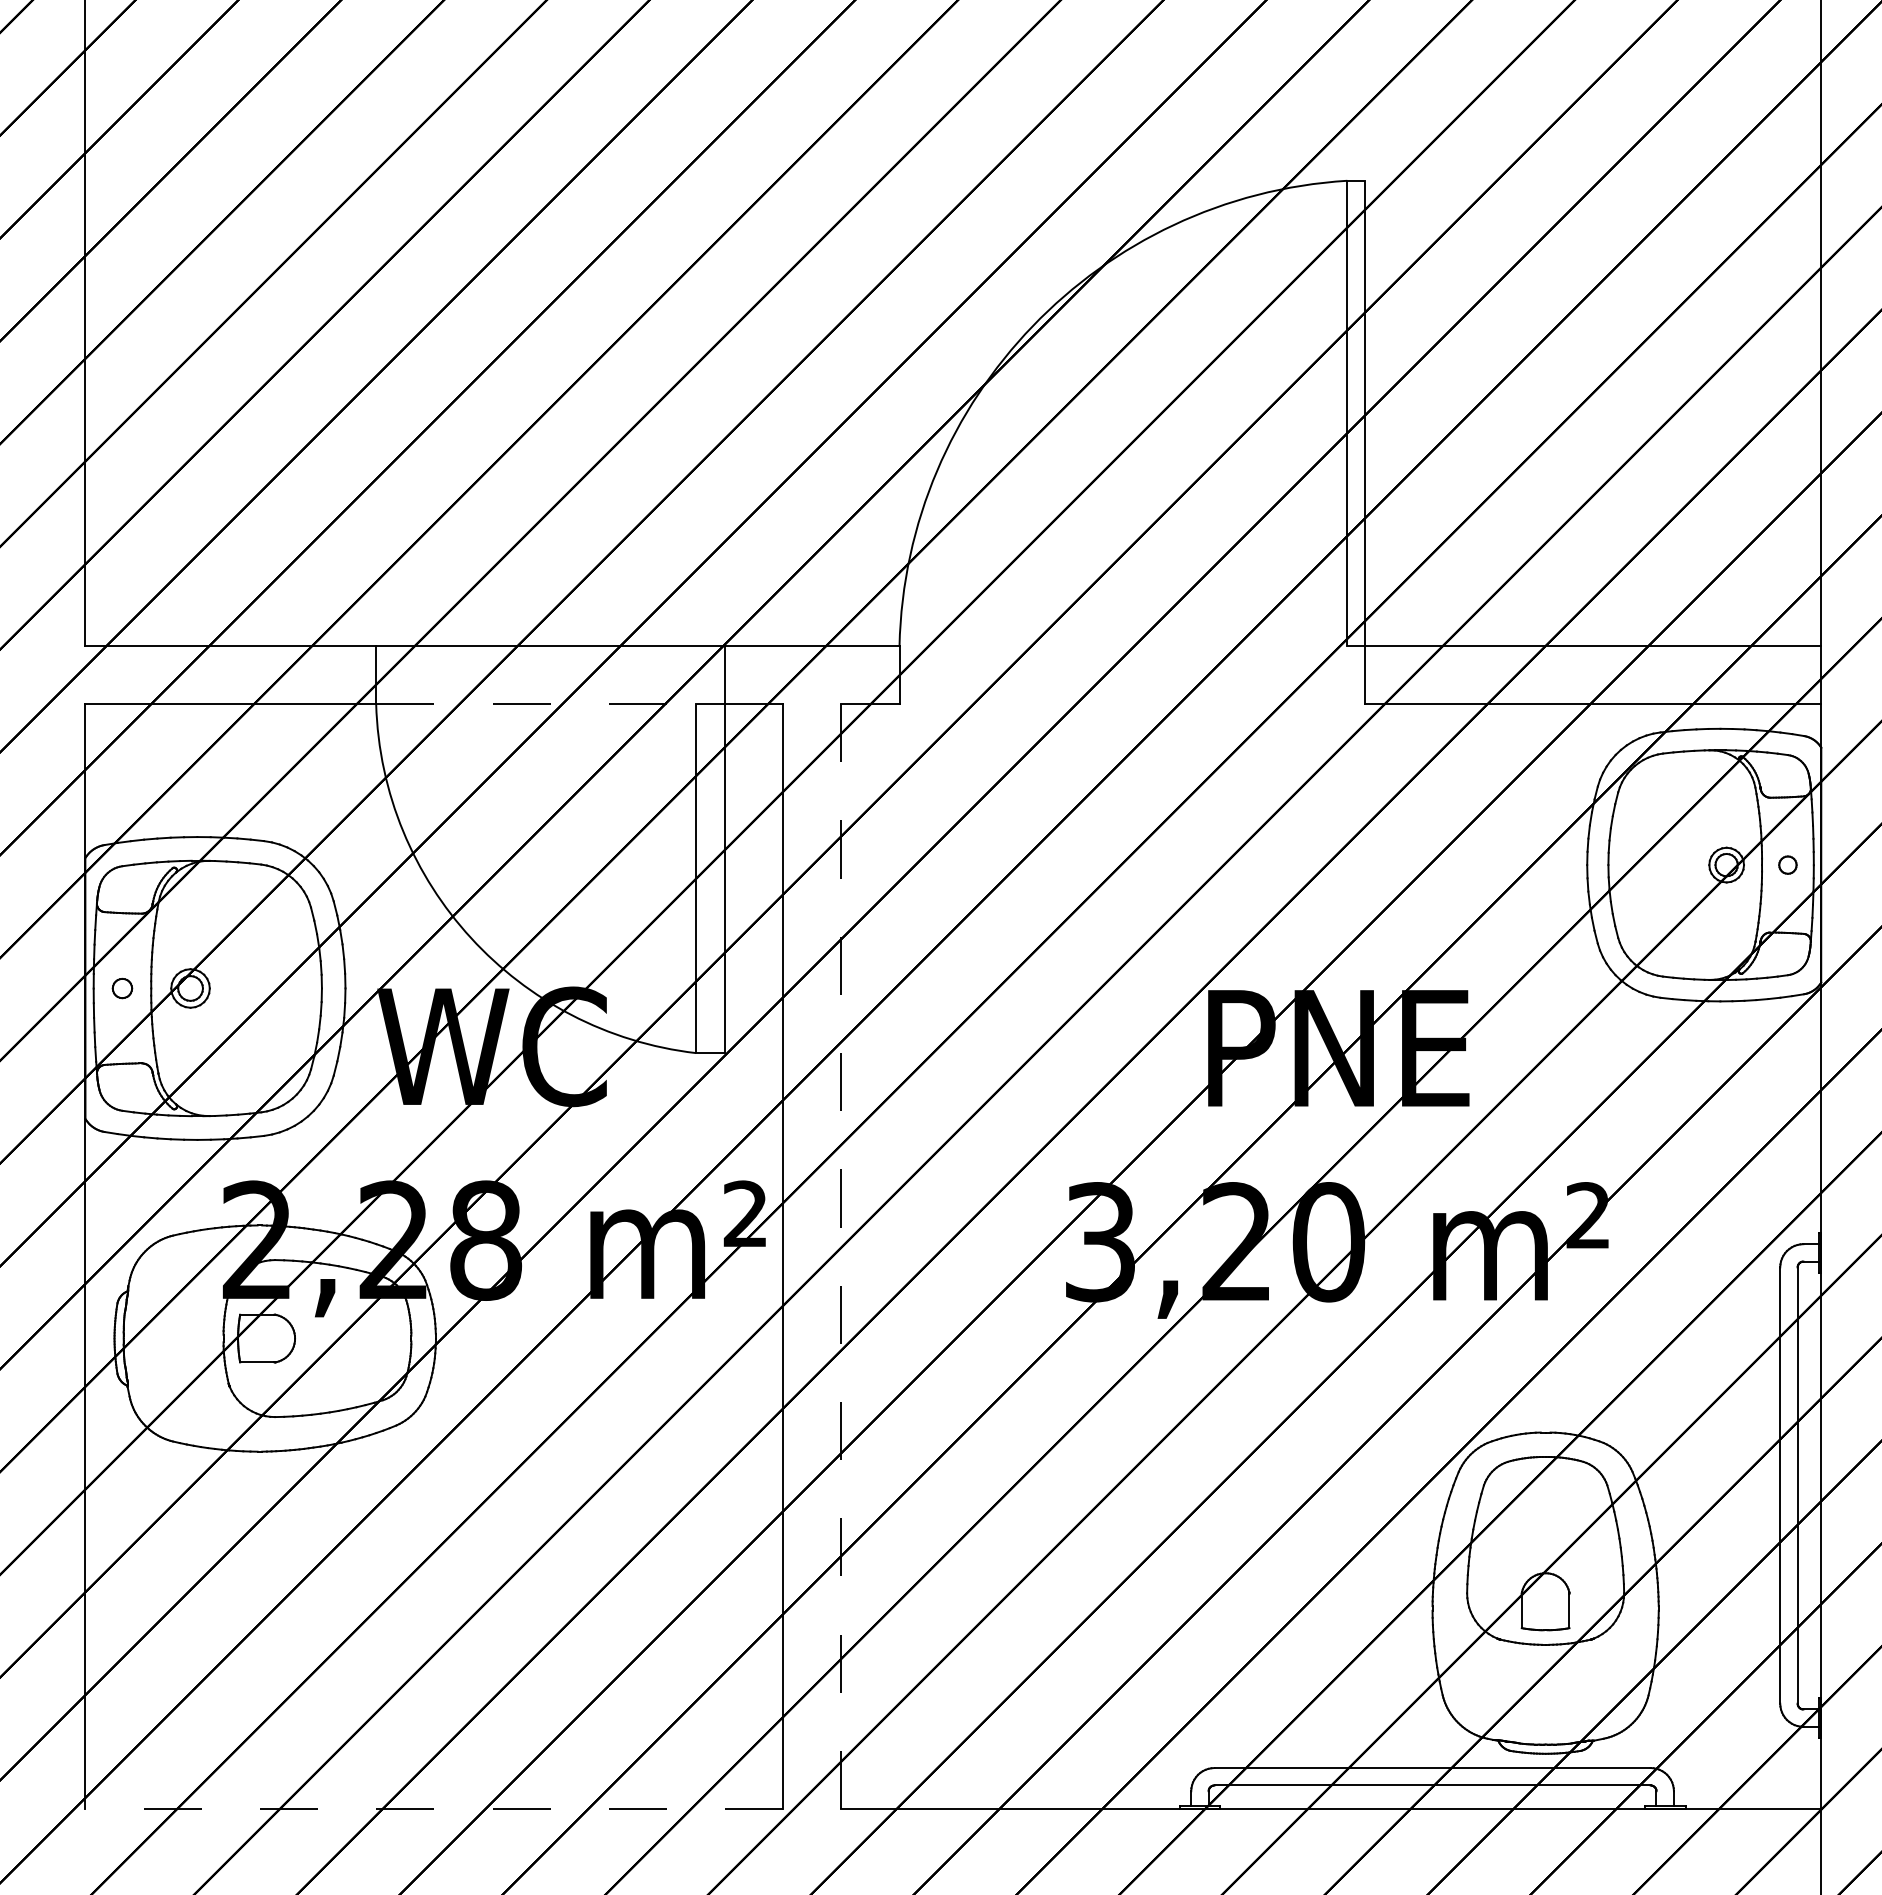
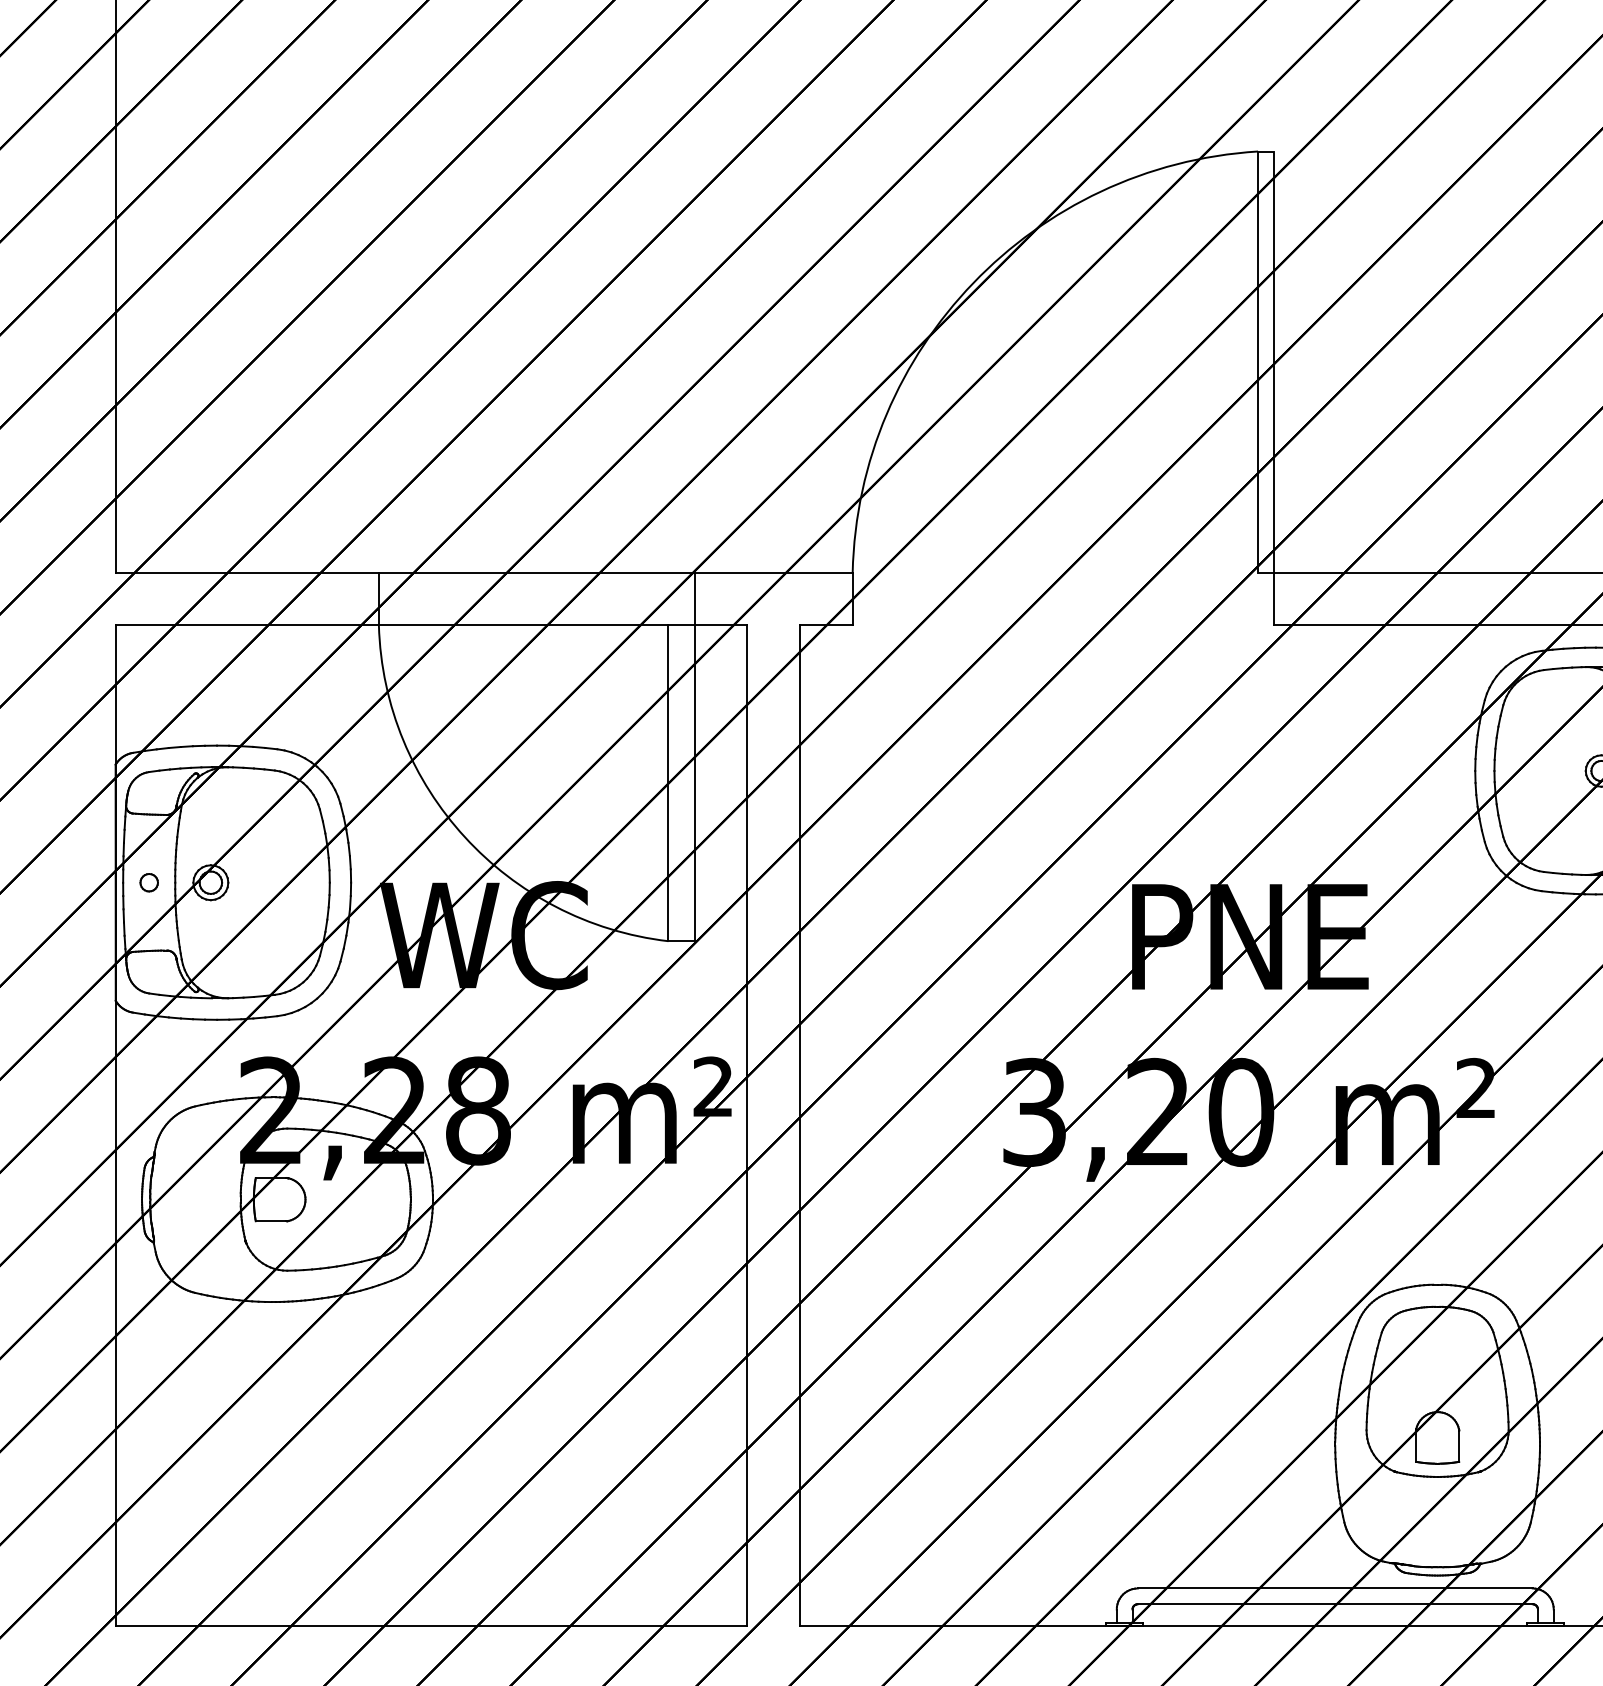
line: (536, 704) -> (524, 625), dashed -> solid
line: (841, 1256) -> (800, 1125), dashed -> solid
line: (434, 1809) -> (431, 1625), dashed -> solid

